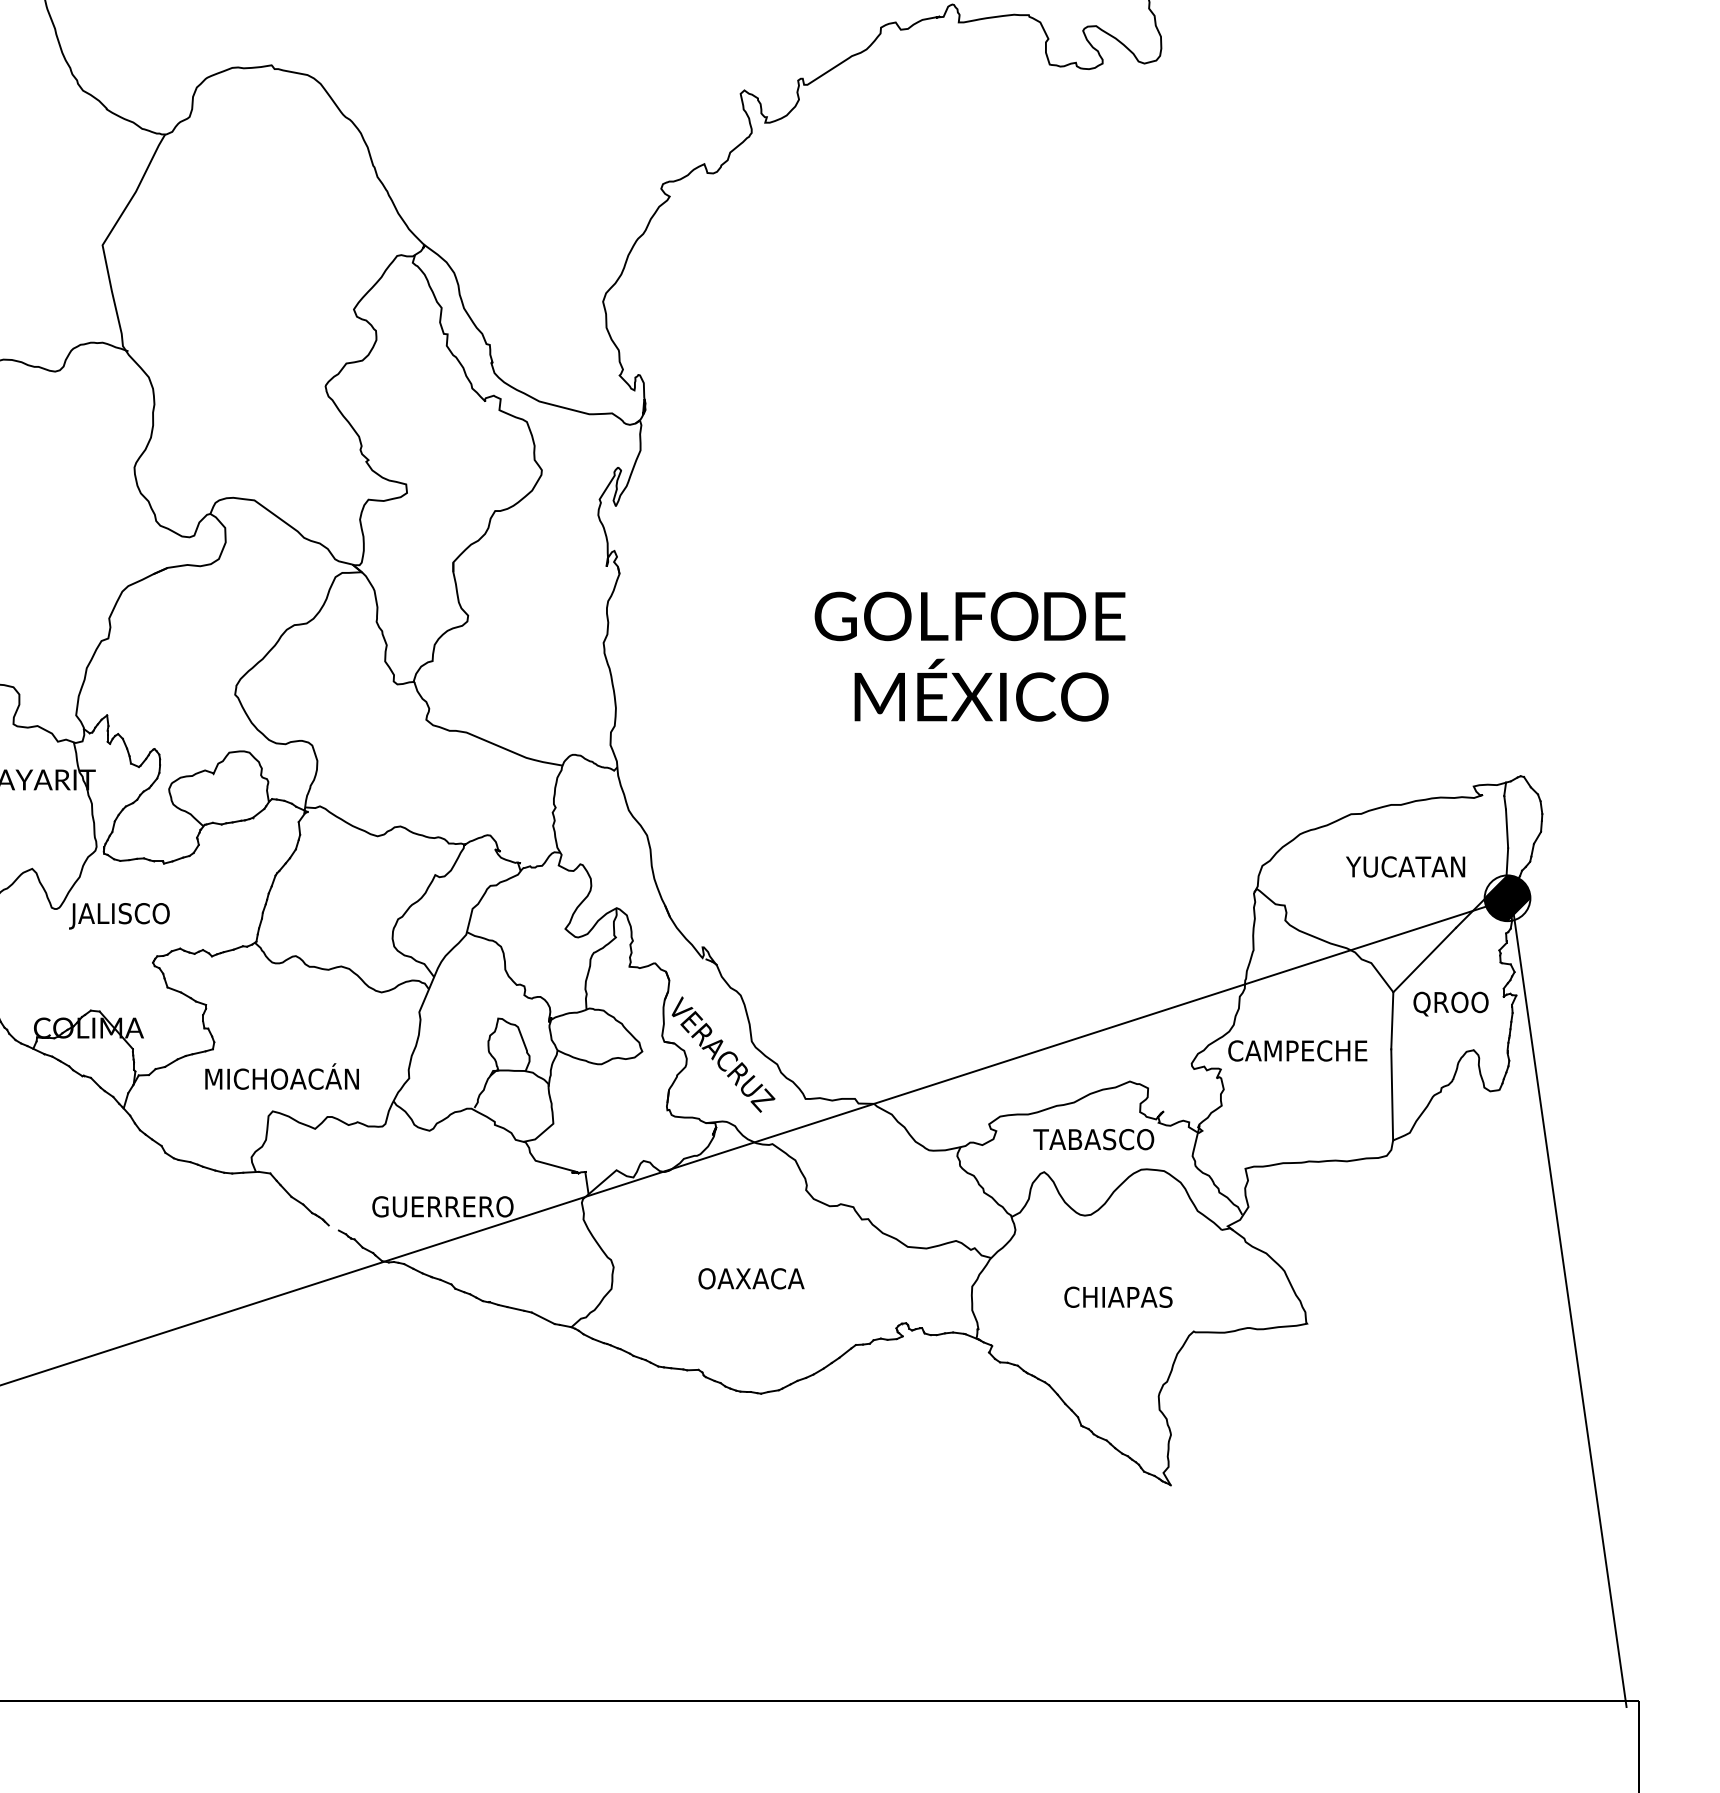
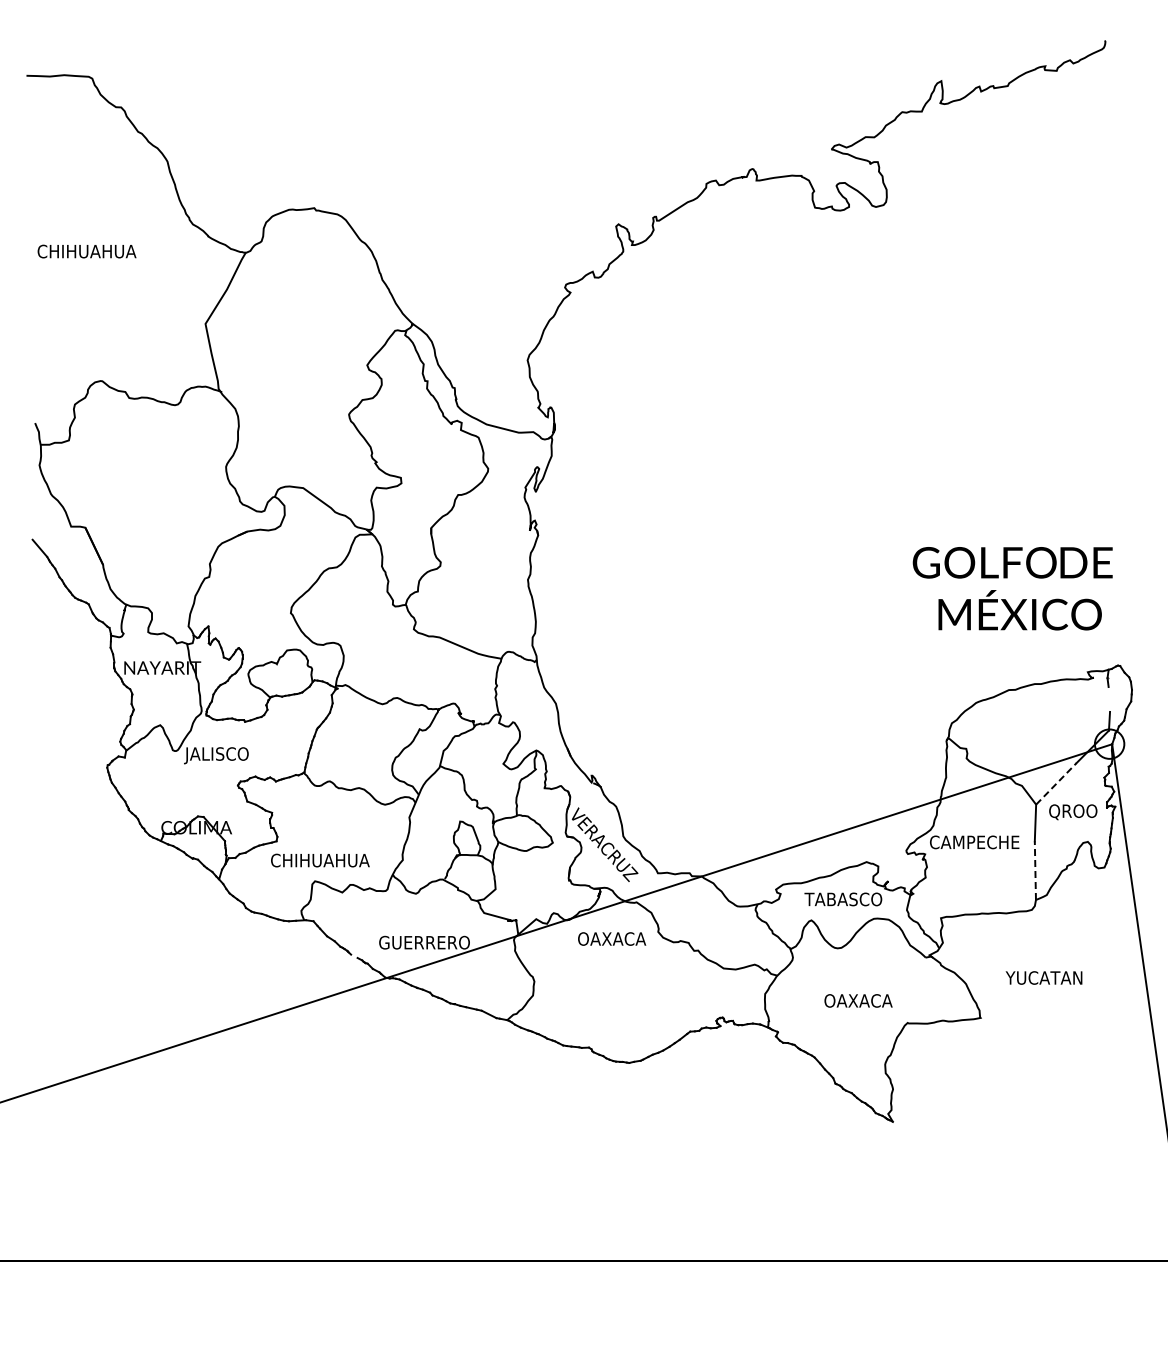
text: (969, 656) -> (1012, 588), moved
line: (1507, 828) -> (1109, 699), removed
text: (1404, 866) -> (1043, 977), moved
hatch: (1507, 897) -> (1109, 743), removed
line: (1424, 959) -> (1056, 783), solid -> dashed
text: (281, 1075) -> (320, 858), MICHOACÁN -> CHIHUAHUA
line: (1392, 1094) -> (1035, 870), solid -> dashed
text: (752, 1277) -> (612, 938), moved
text: (1123, 1296) -> (862, 1000), CHIAPAS -> OAXACA

